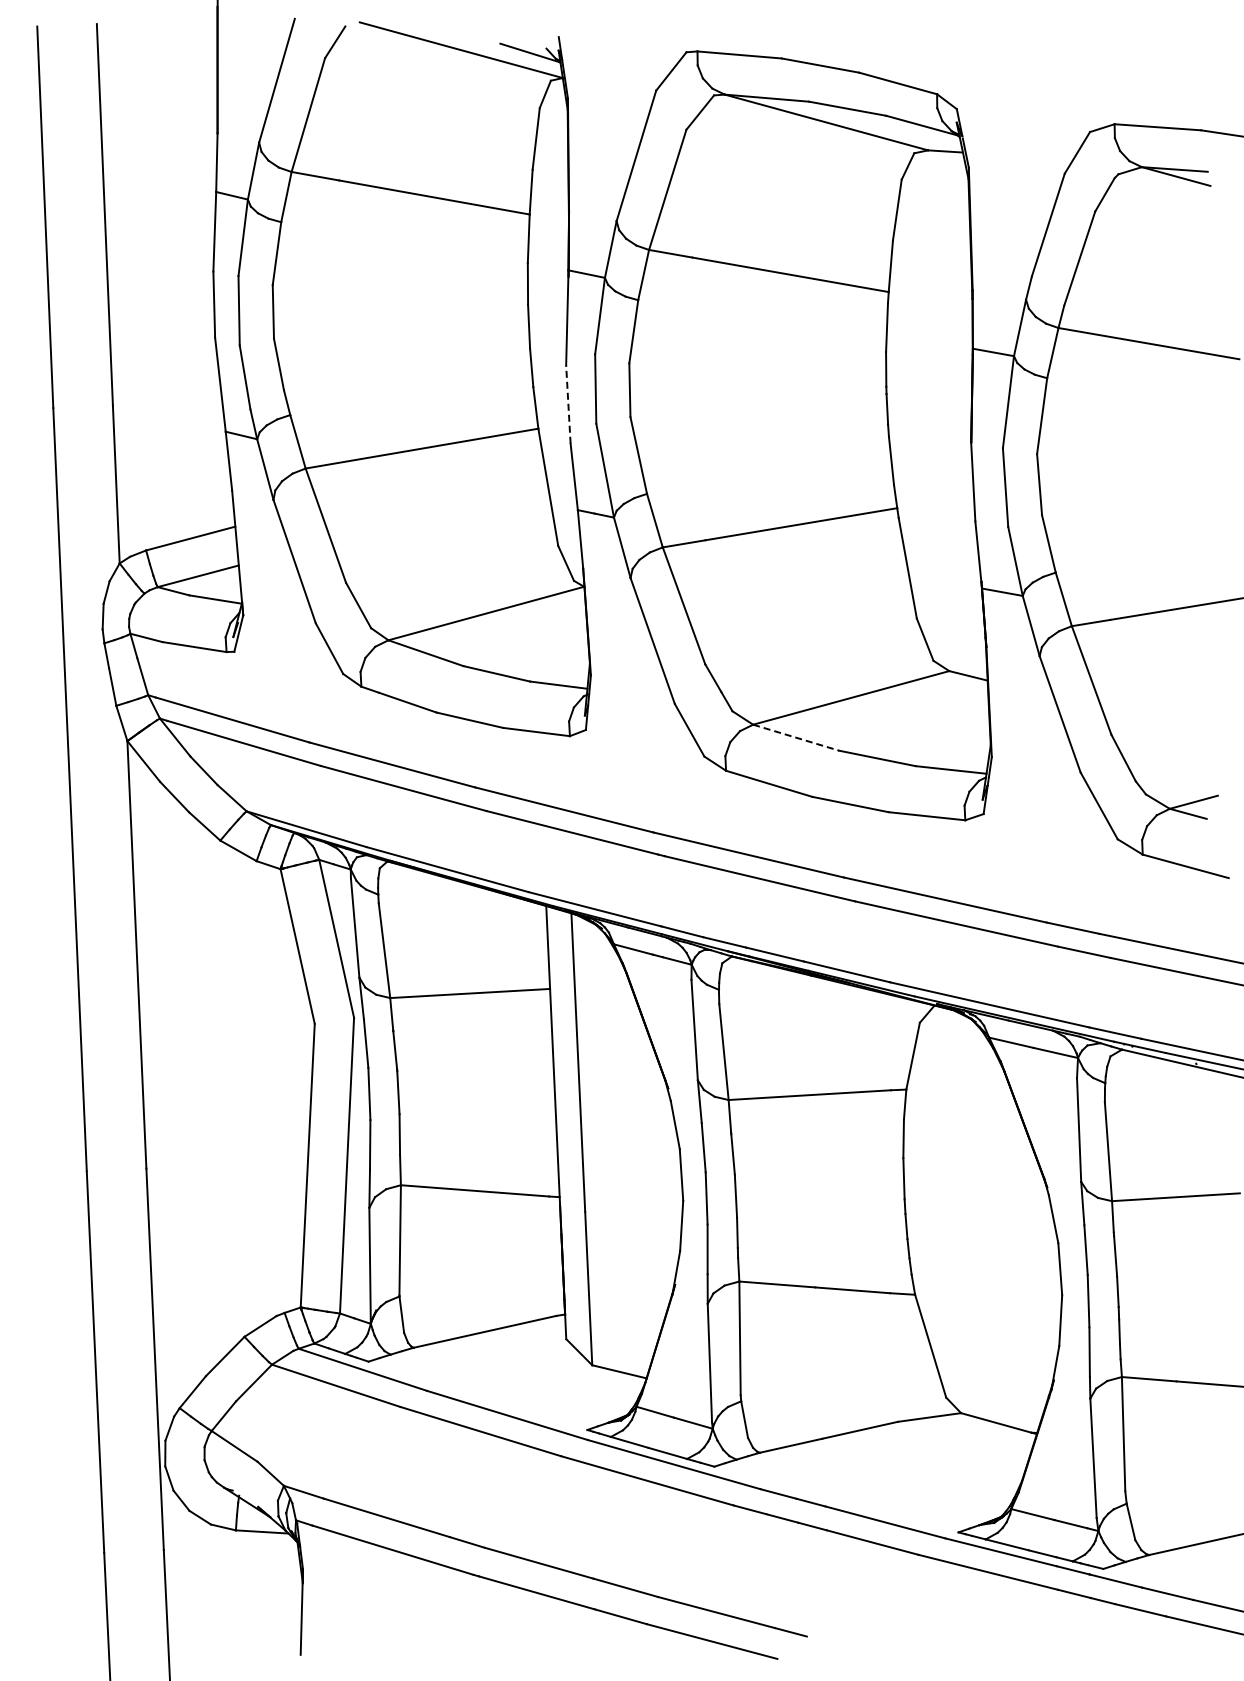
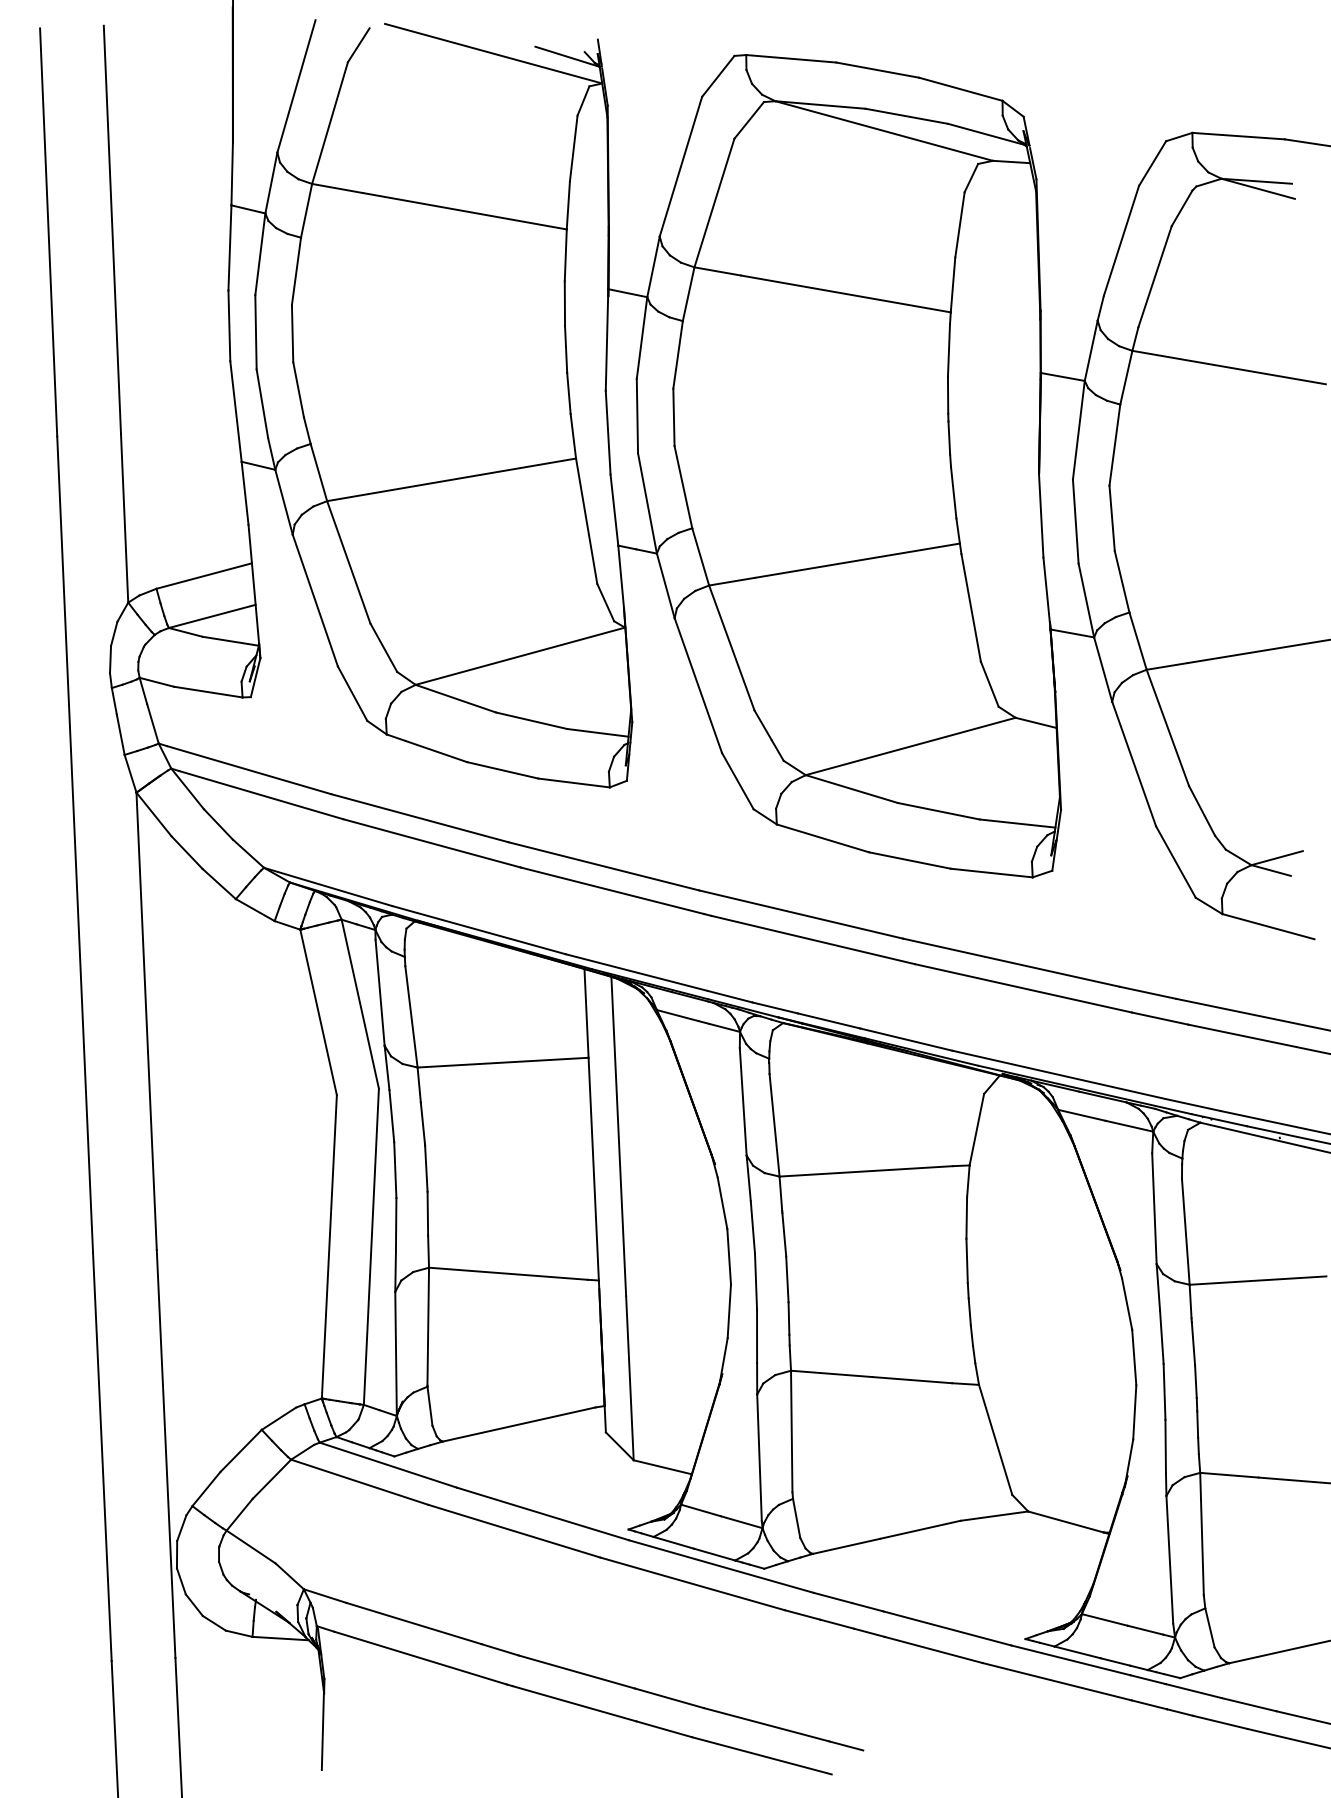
line: (568, 404) -> (608, 432), dashed -> solid
line: (796, 737) -> (852, 788), dashed -> solid

